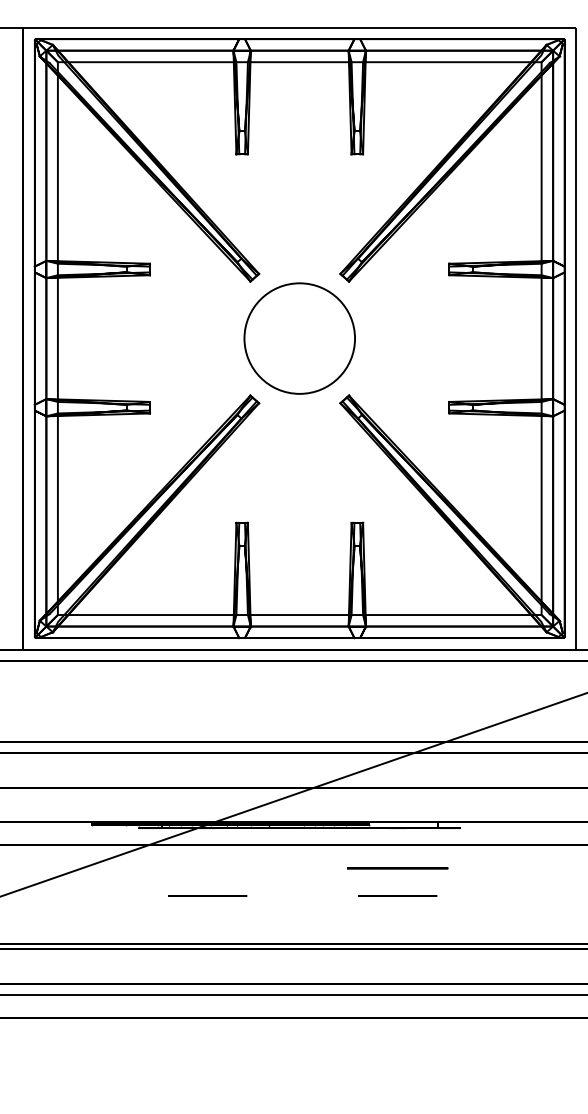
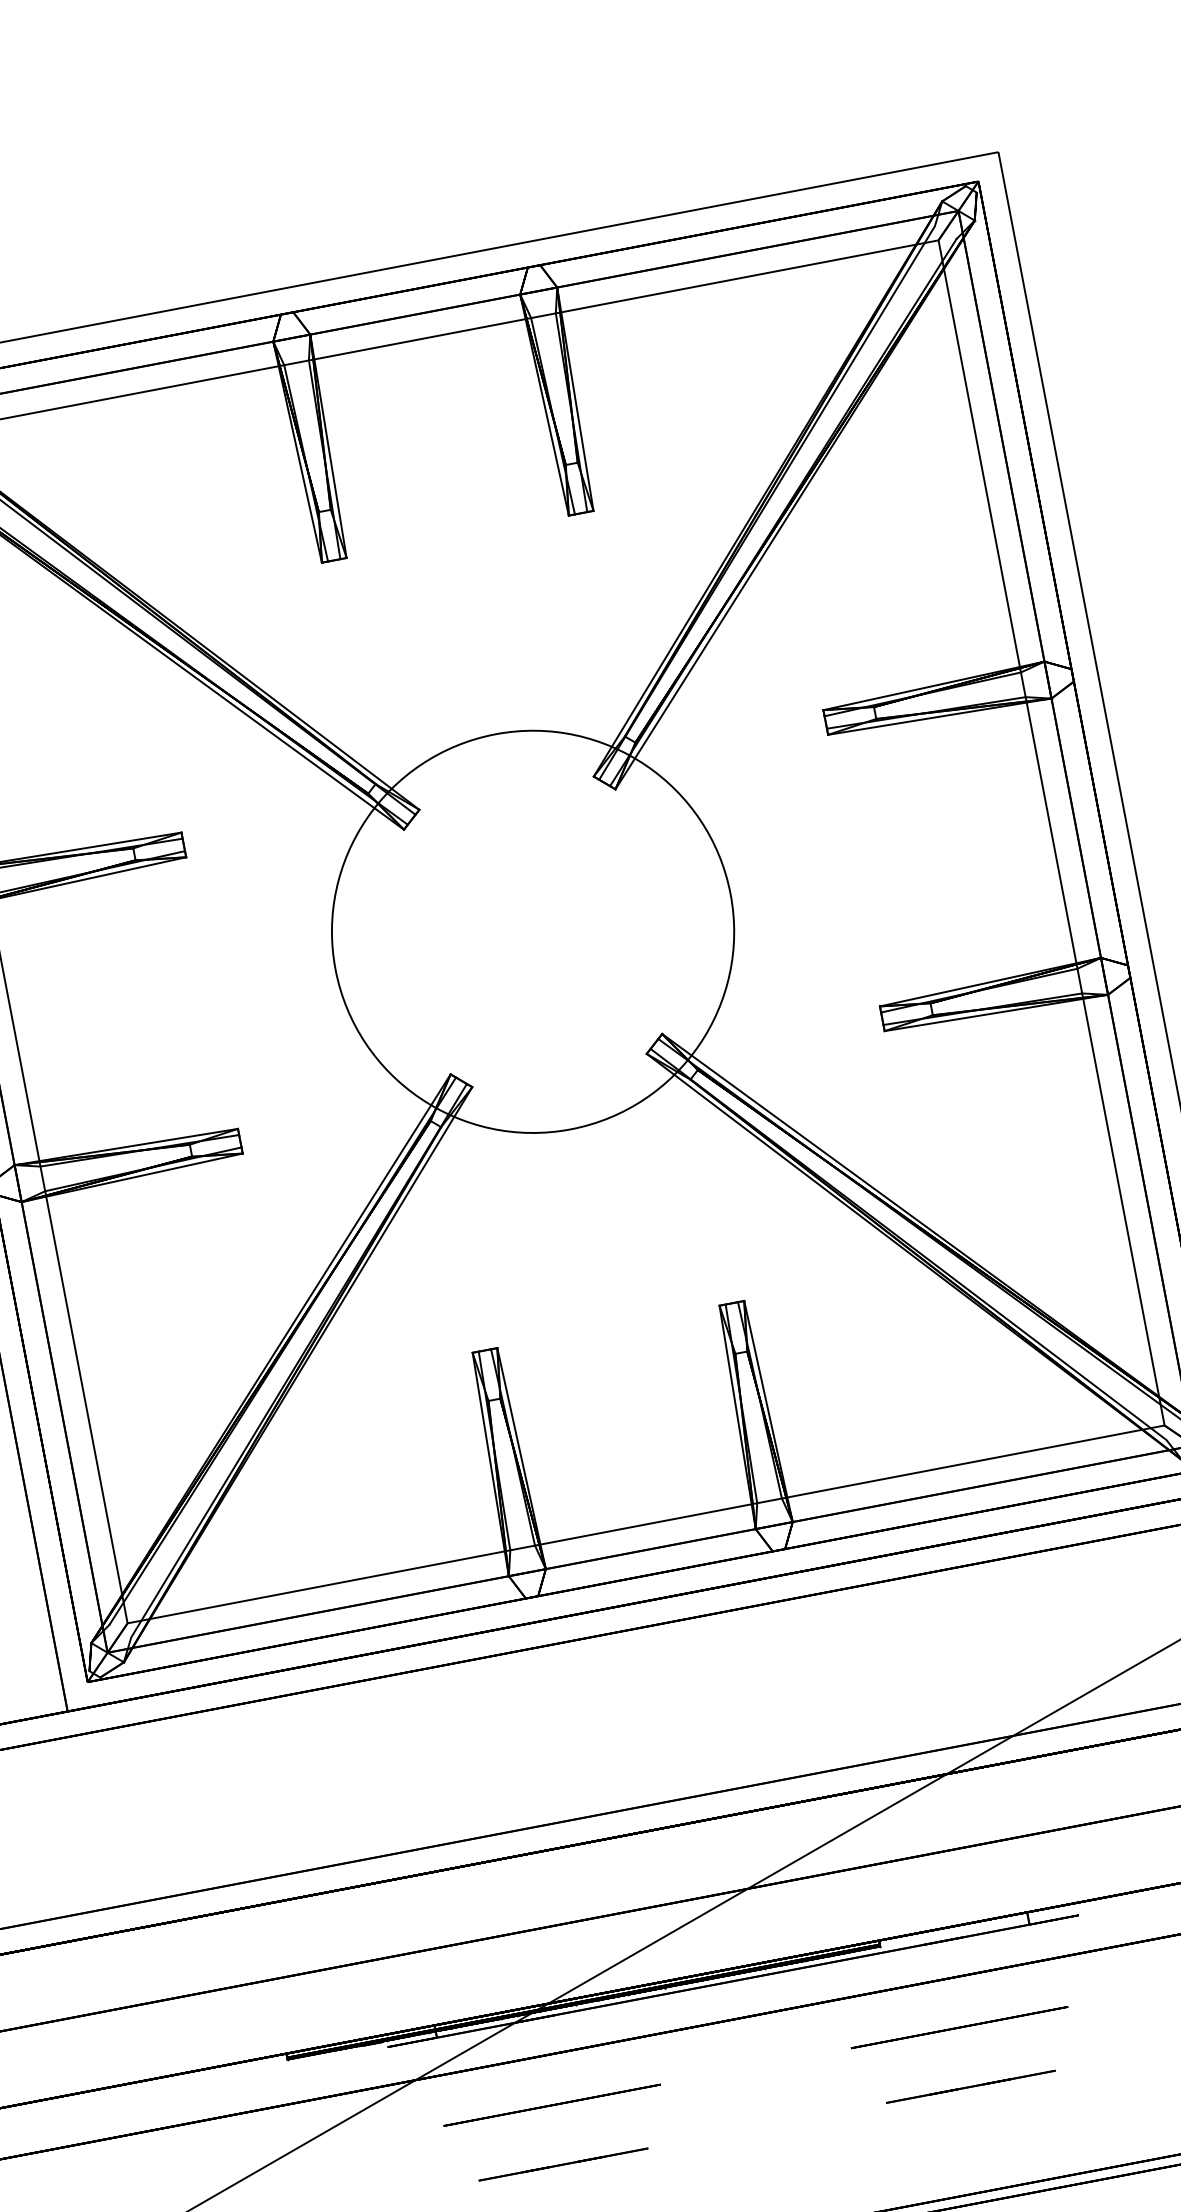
circle: (299, 338) -> (532, 931), size x1.67
circle: (207, 868) -> (551, 2105), added

